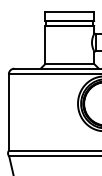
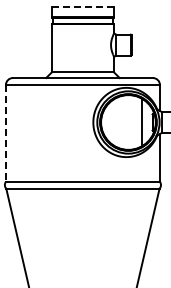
line: (70, 12) -> (83, 6), solid -> dashed
line: (8, 112) -> (5, 133), solid -> dashed

